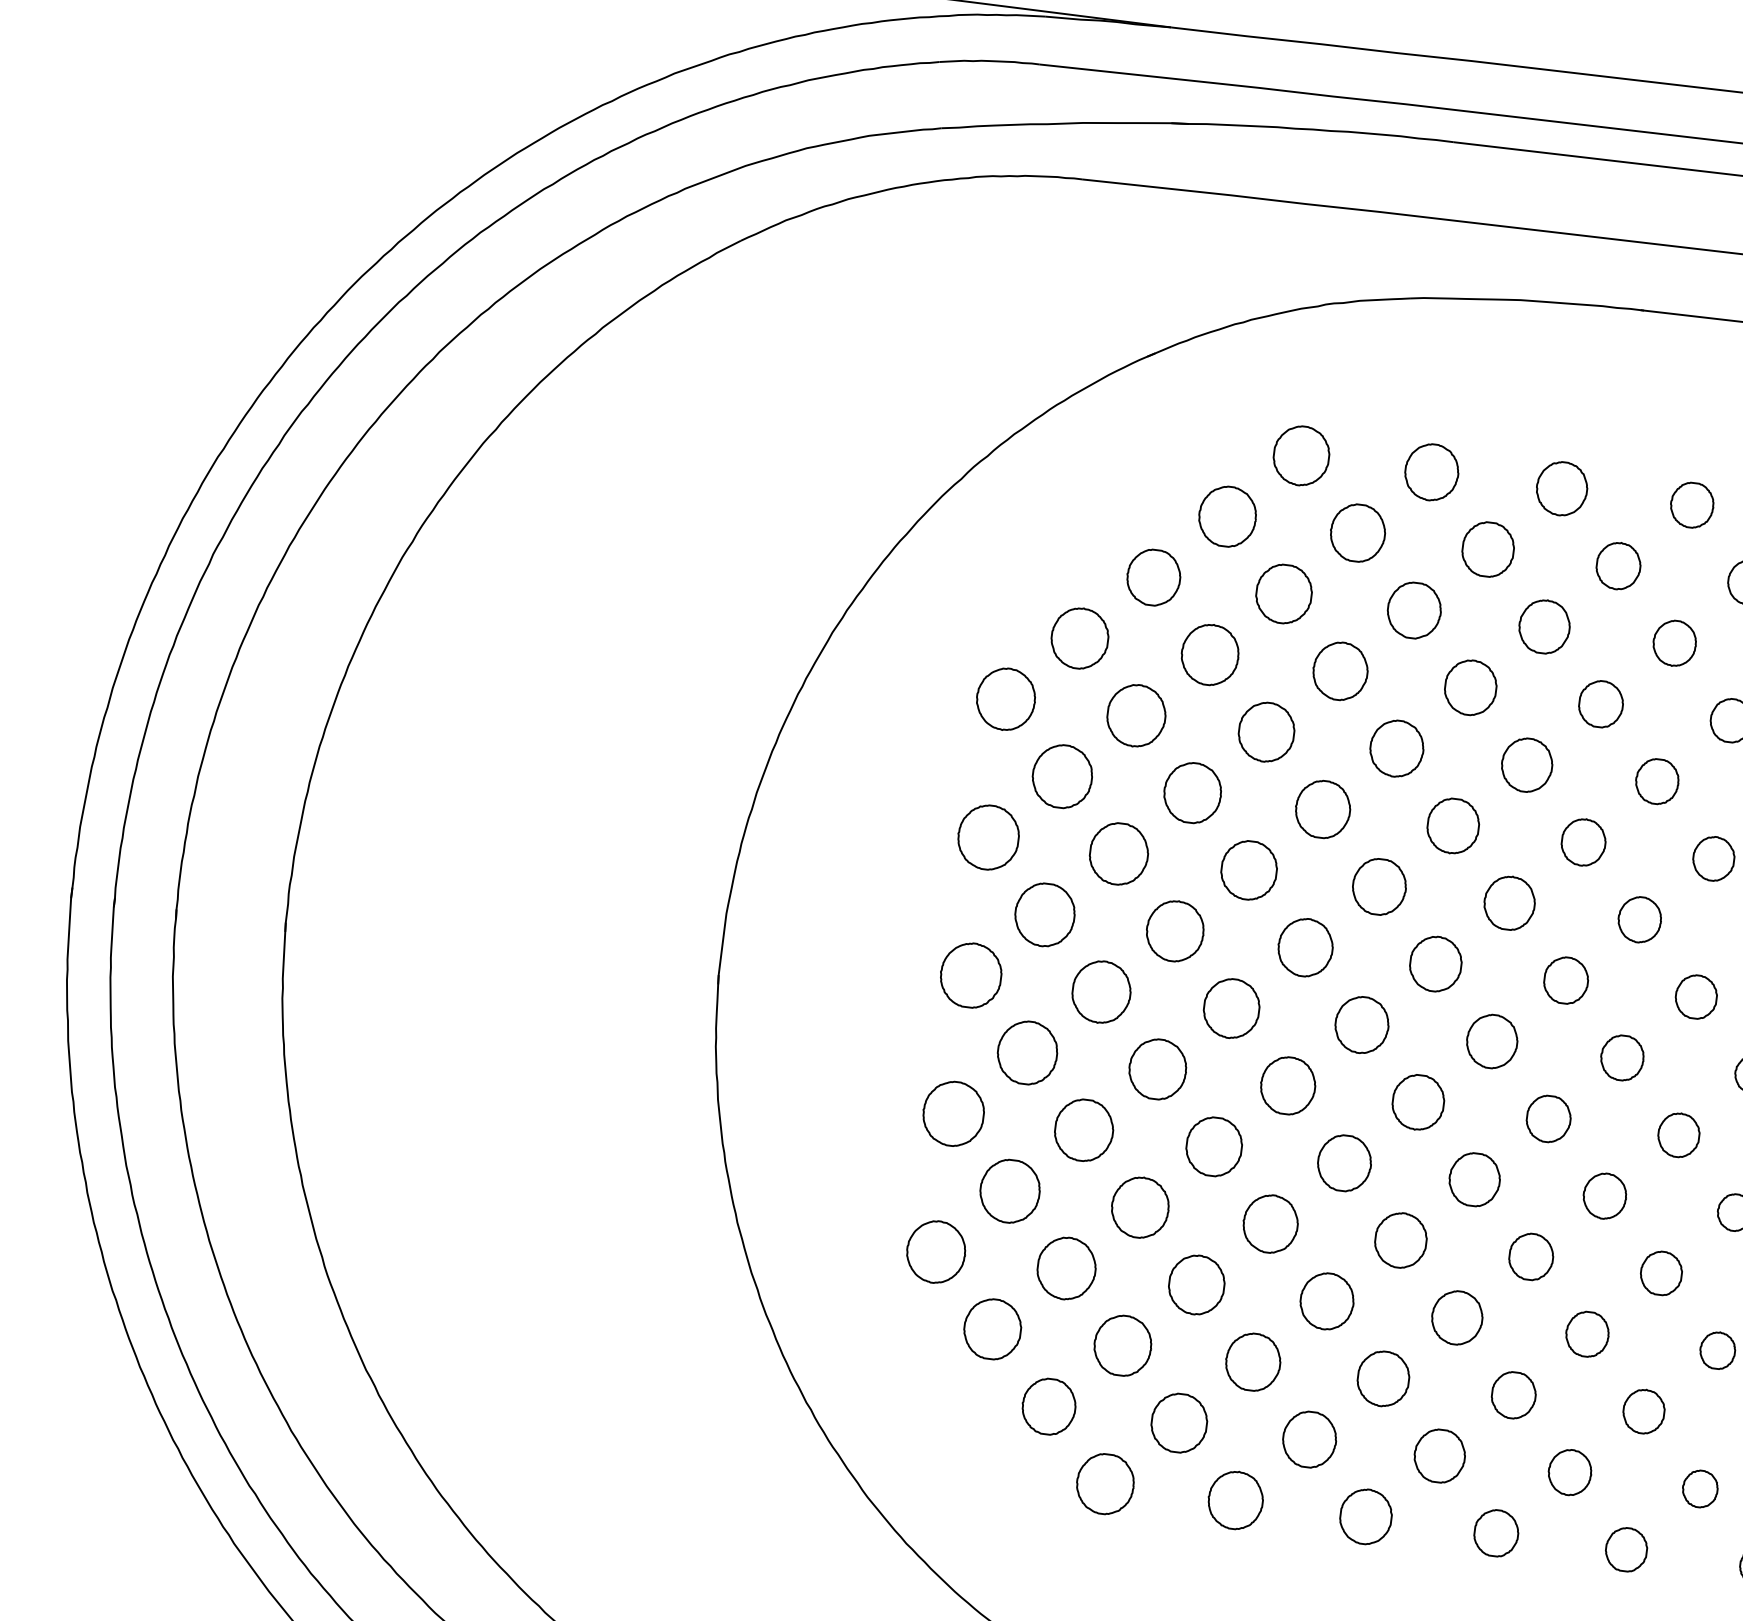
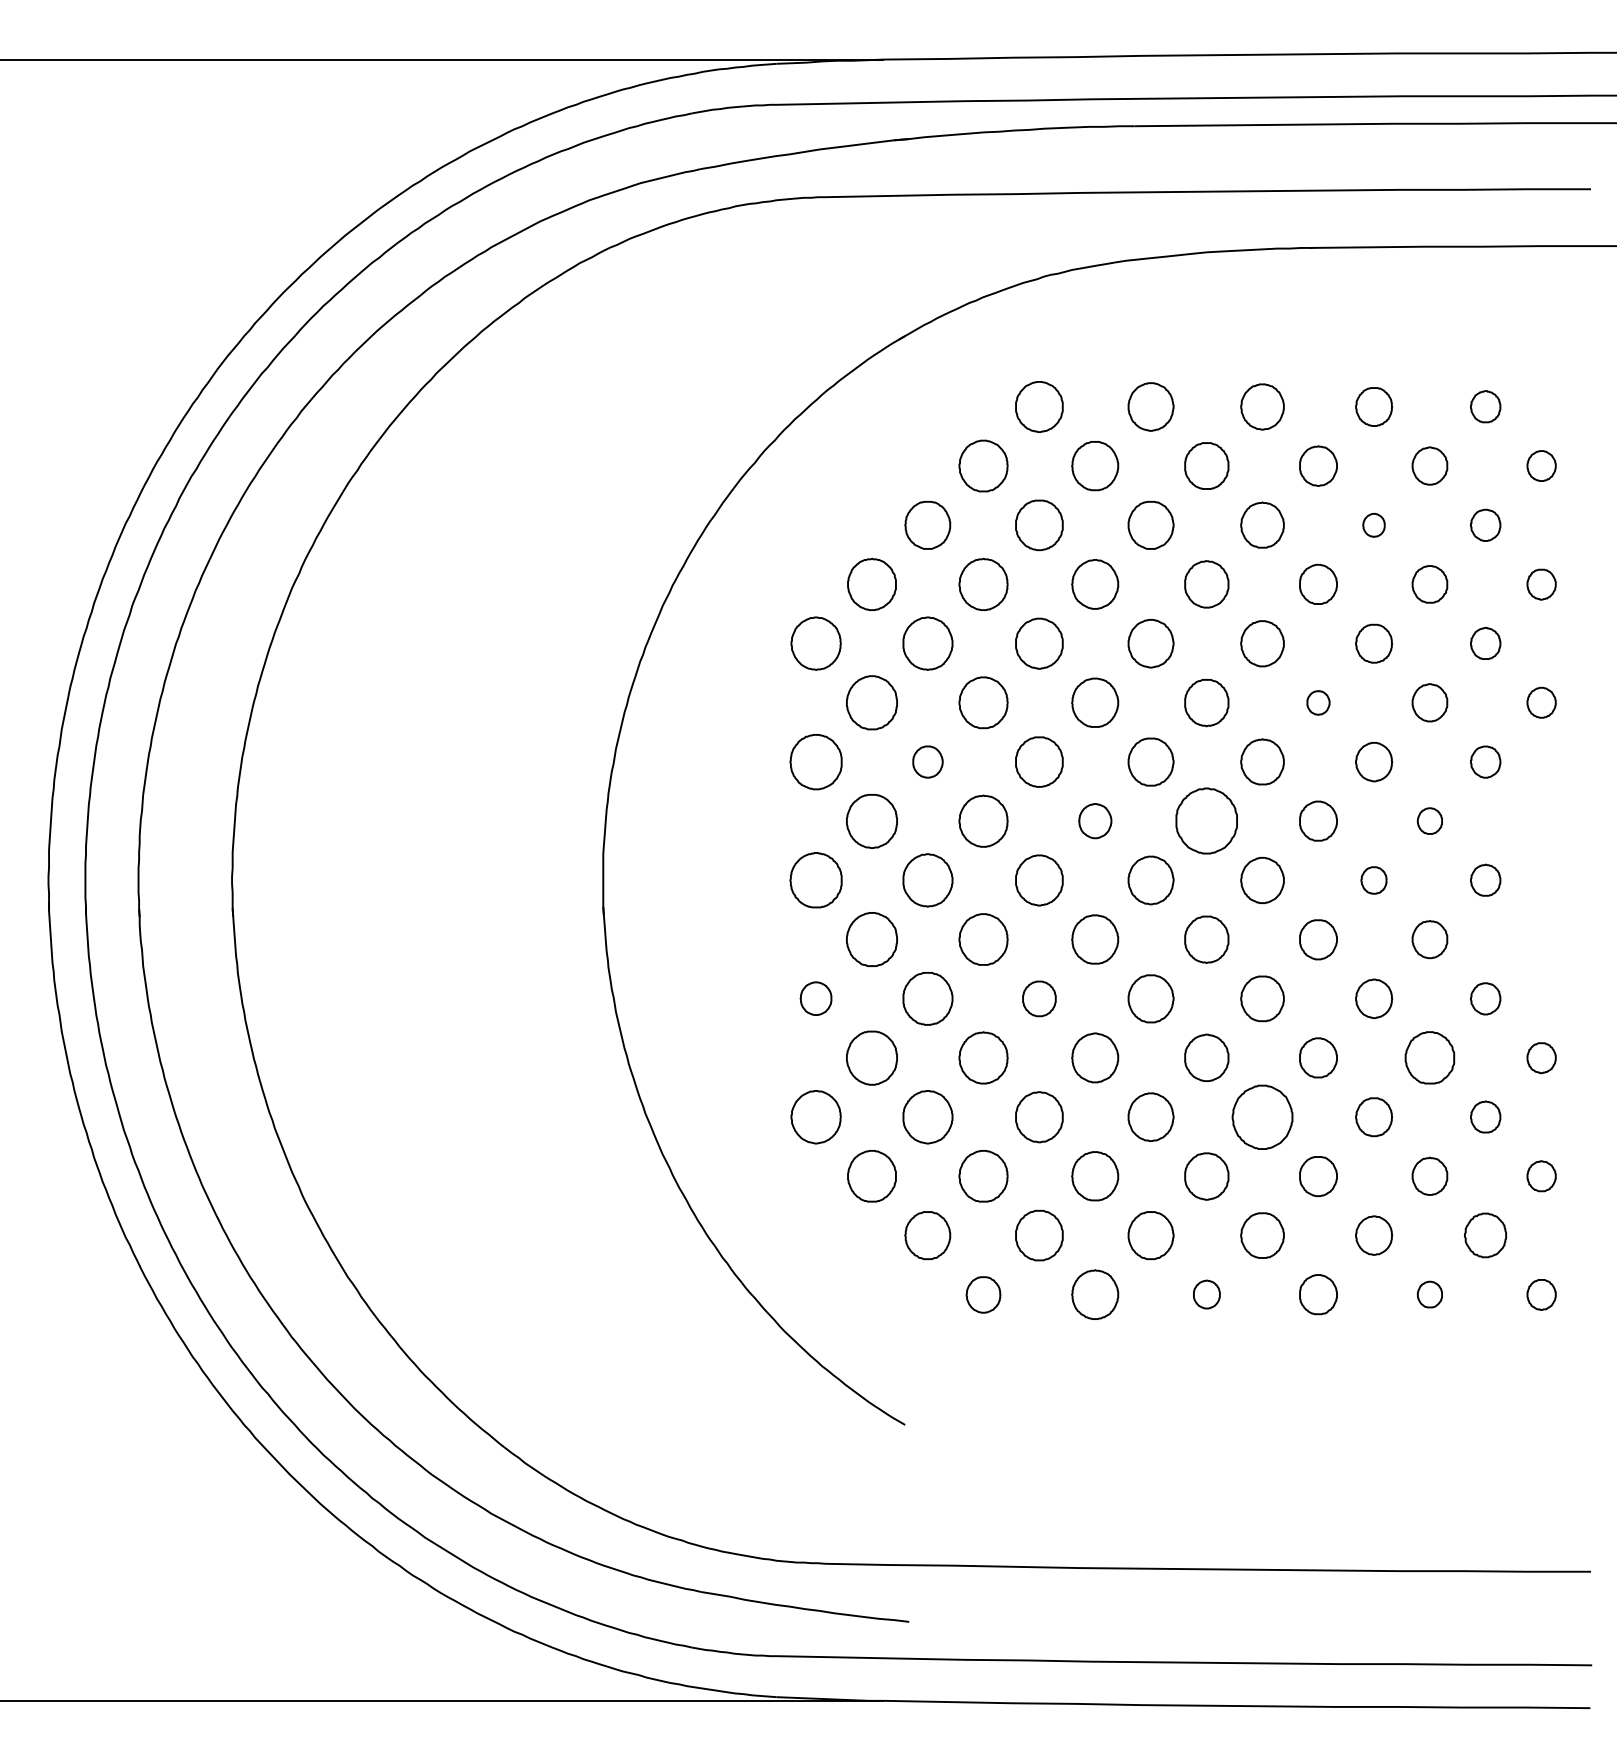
part: (1674, 643) -> (1373, 525), size x0.6
part: (1583, 842) -> (1318, 702), size x0.6
part: (1118, 853) -> (927, 761), size x0.6
part: (1306, 946) -> (1095, 820), size x0.7
part: (1435, 964) -> (1206, 821), size x1.4
part: (1695, 996) -> (1429, 820), size x0.7
part: (1621, 1057) -> (1373, 880), size x0.7
part: (952, 1113) -> (815, 998), size x0.6
part: (1214, 1146) -> (1039, 998), size x0.7
part: (1660, 1272) -> (1429, 1057), size x1.4
part: (1457, 1317) -> (1262, 1116), size x1.4
part: (1105, 1483) -> (983, 1294), size x0.7
part: (1700, 1488) -> (1485, 1235), size x1.4
part: (1365, 1516) -> (1206, 1294), size x0.6
part: (1625, 1549) -> (1429, 1294), size x0.7

